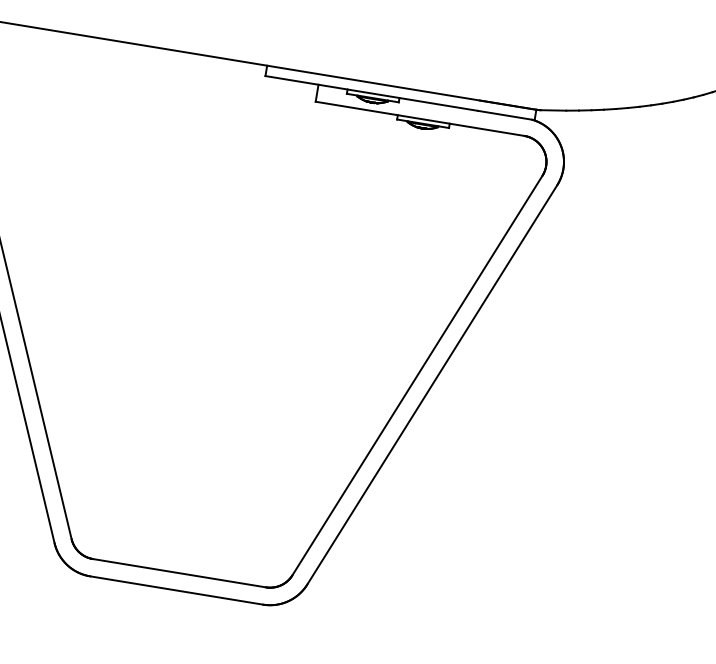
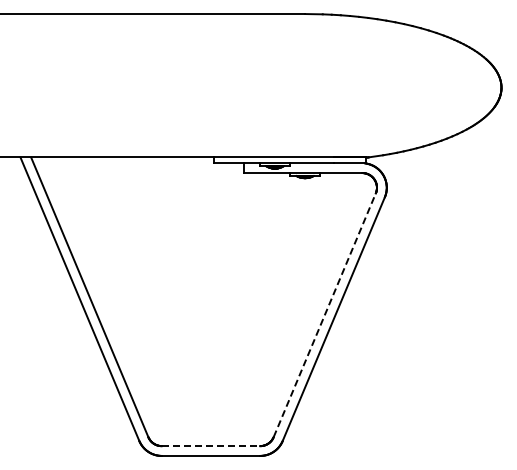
line: (417, 374) -> (324, 314), solid -> dashed
line: (180, 573) -> (211, 446), solid -> dashed

